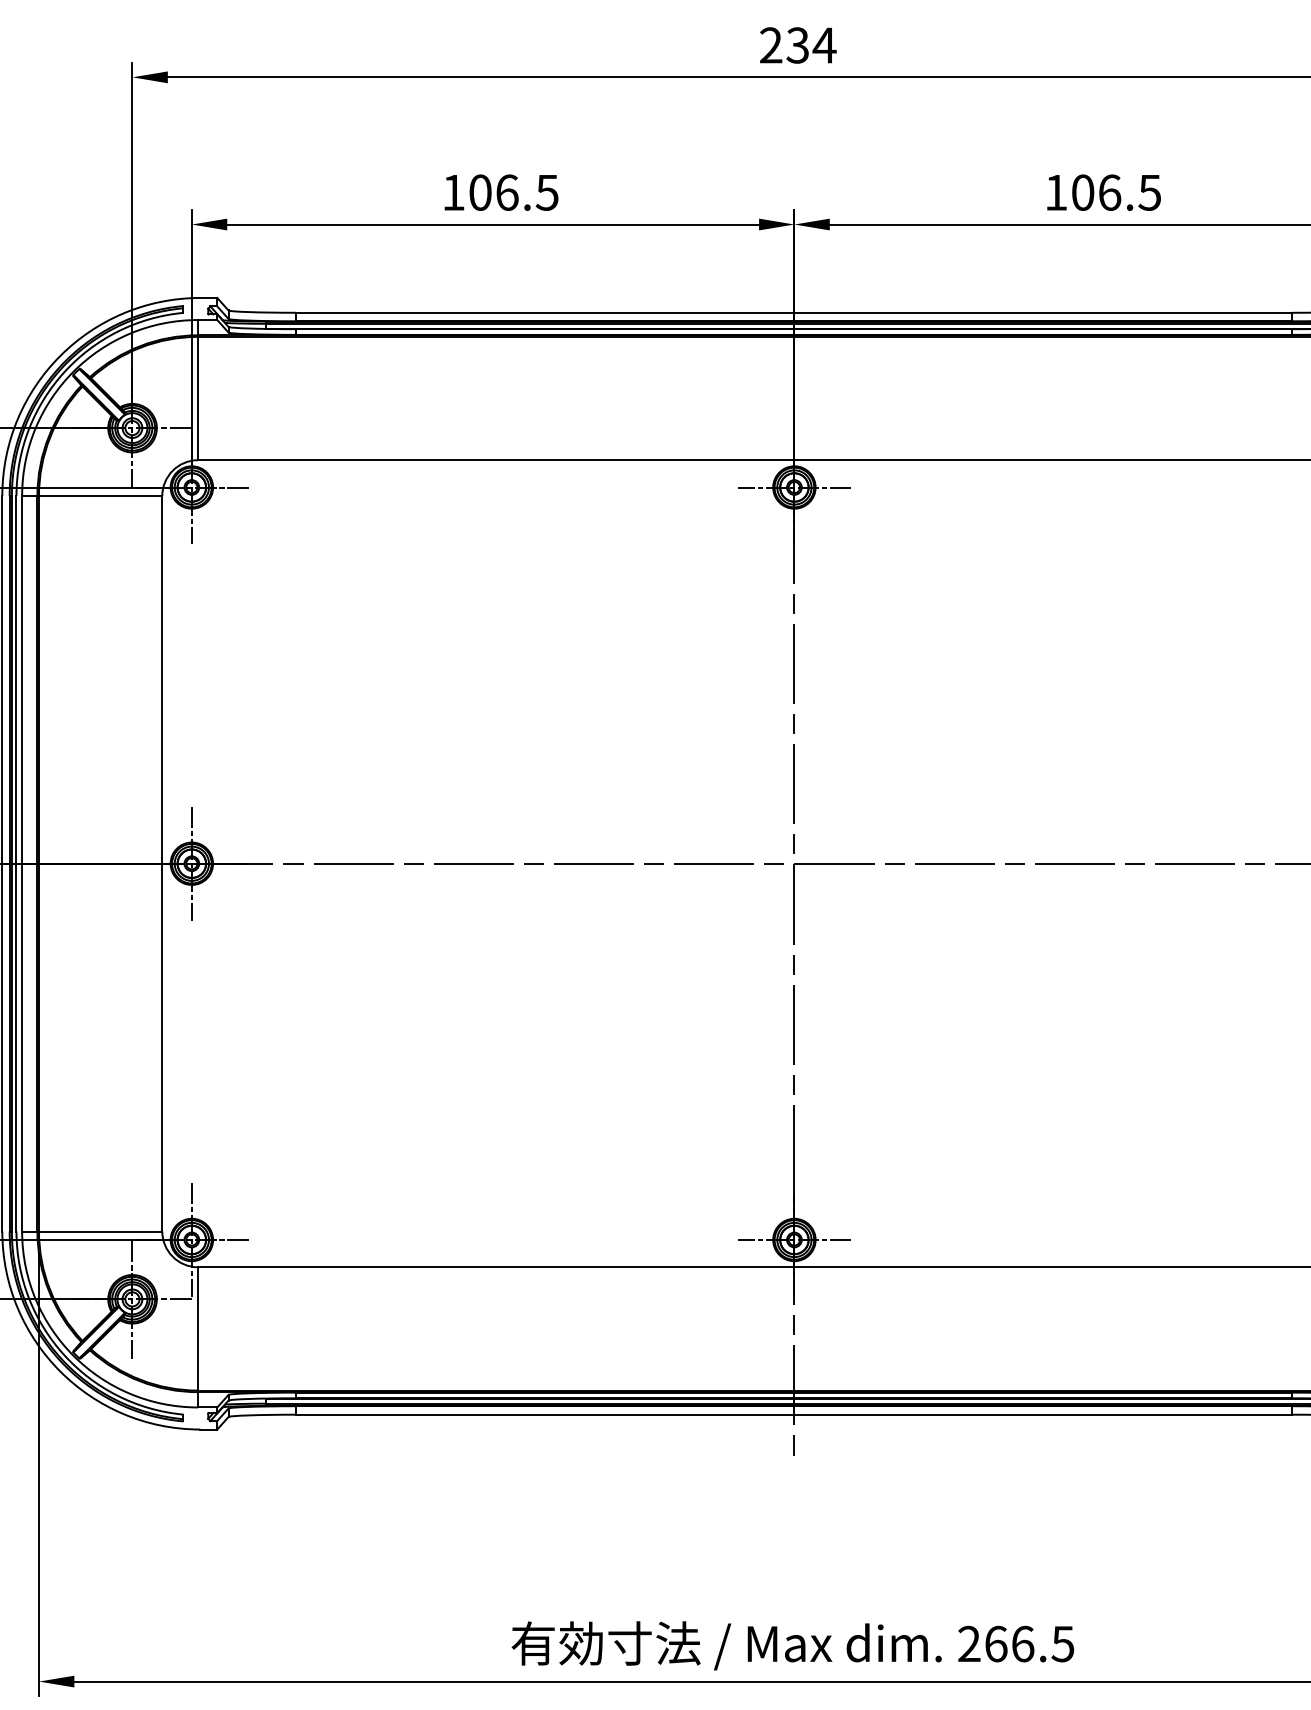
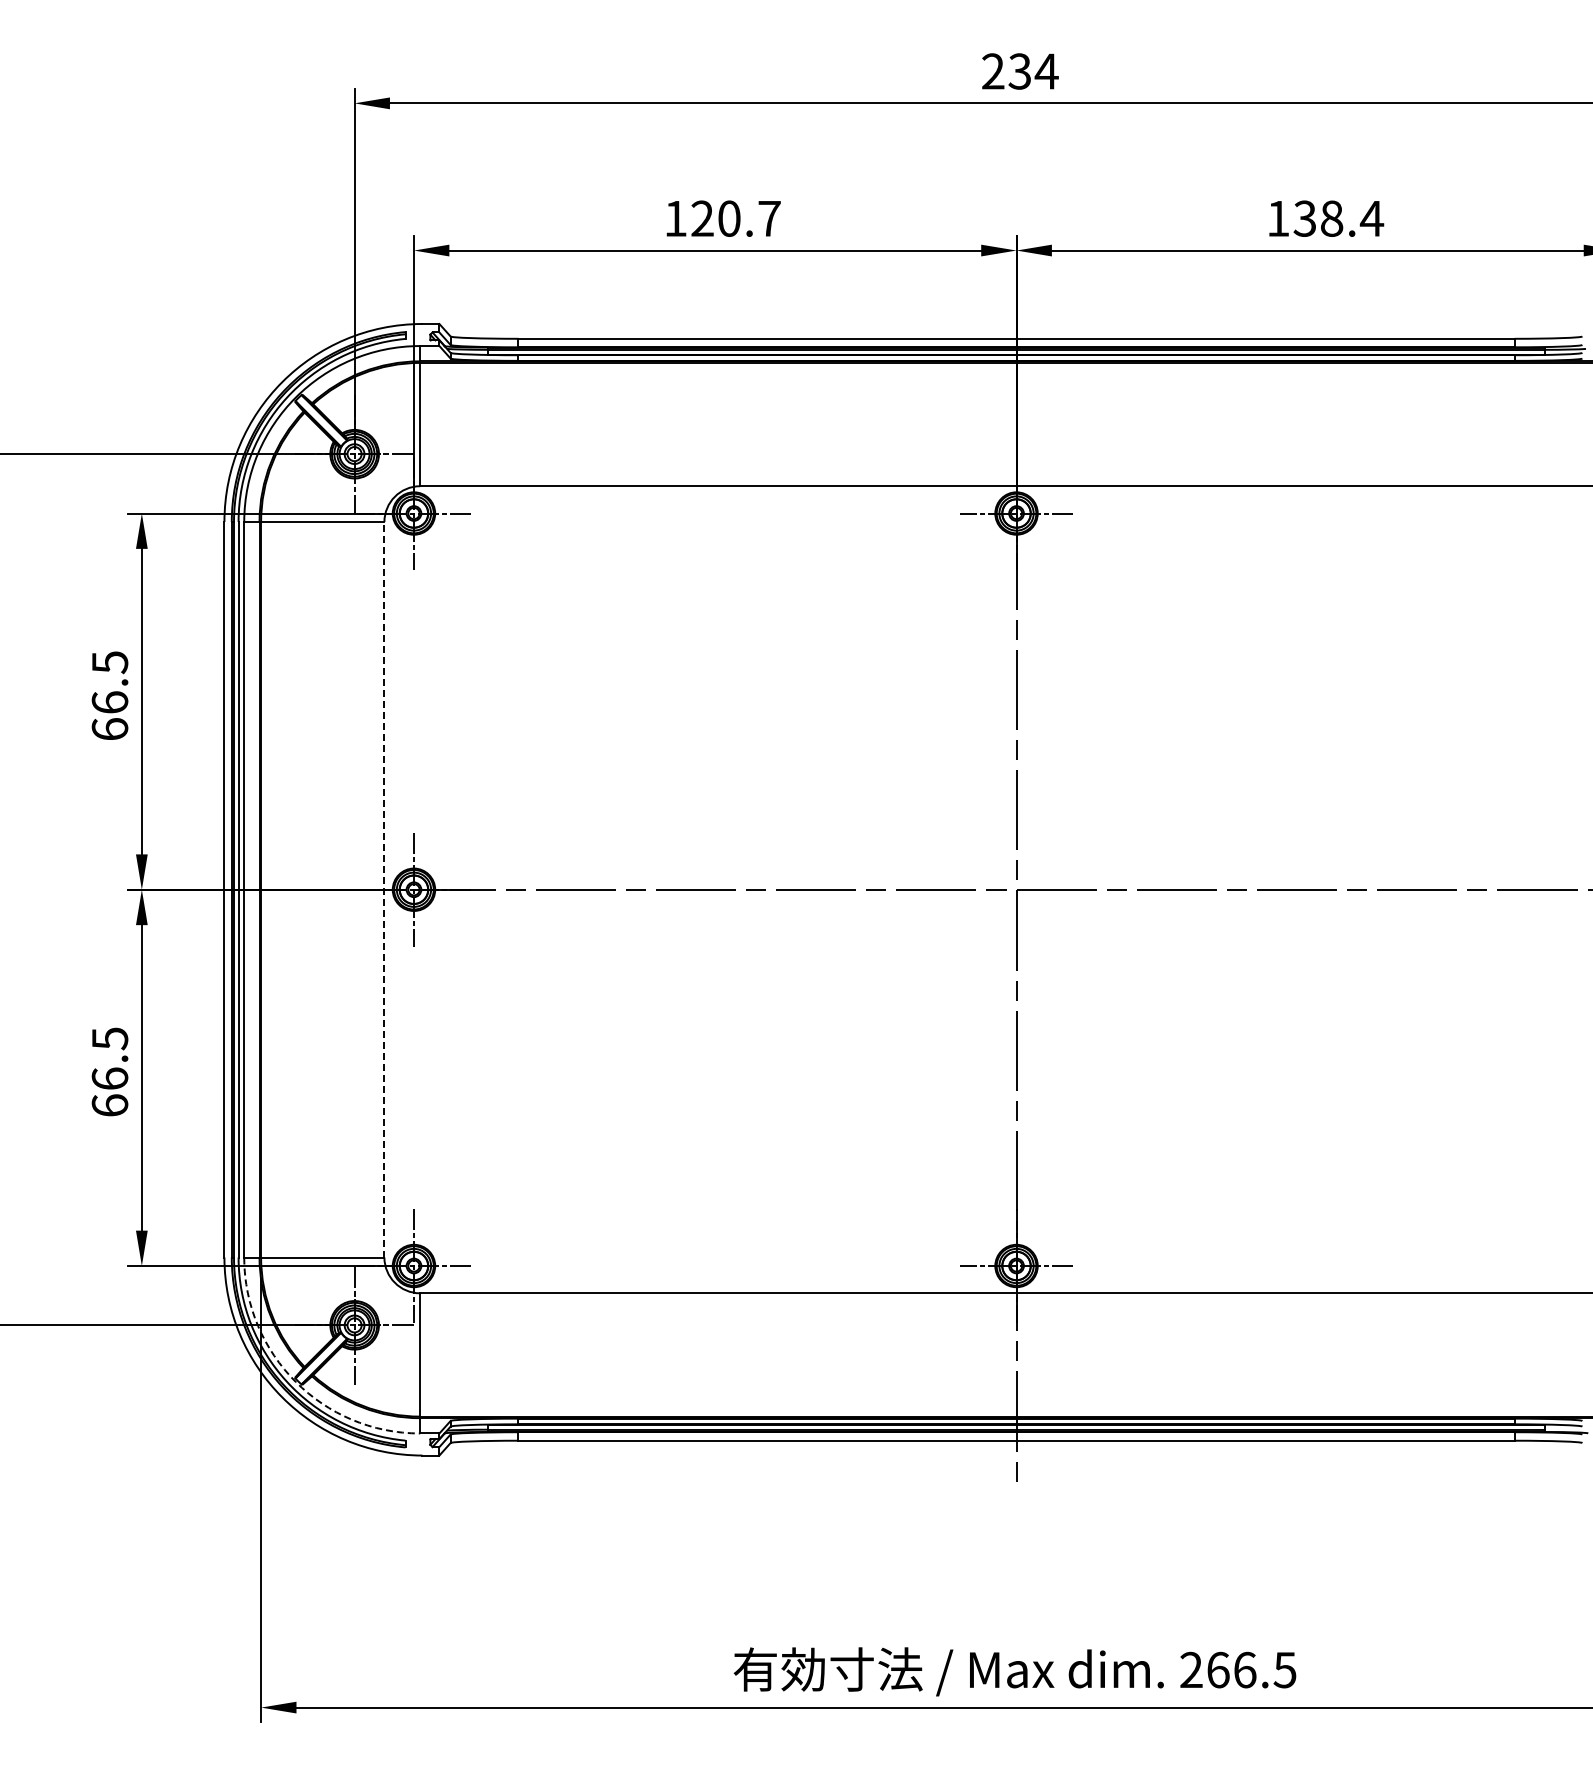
text: (513, 192) -> (735, 218), 106.5 -> 120.7
text: (1116, 192) -> (1338, 218), 106.5 -> 138.4
line: (162, 863) -> (384, 889), solid -> dashed
arc: (73, 1355) -> (295, 1381), solid -> dashed

